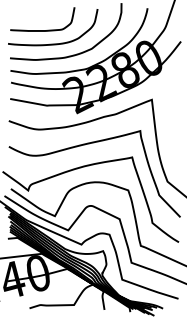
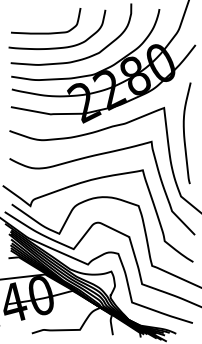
curve: (170, 123) -> (184, 133), added

